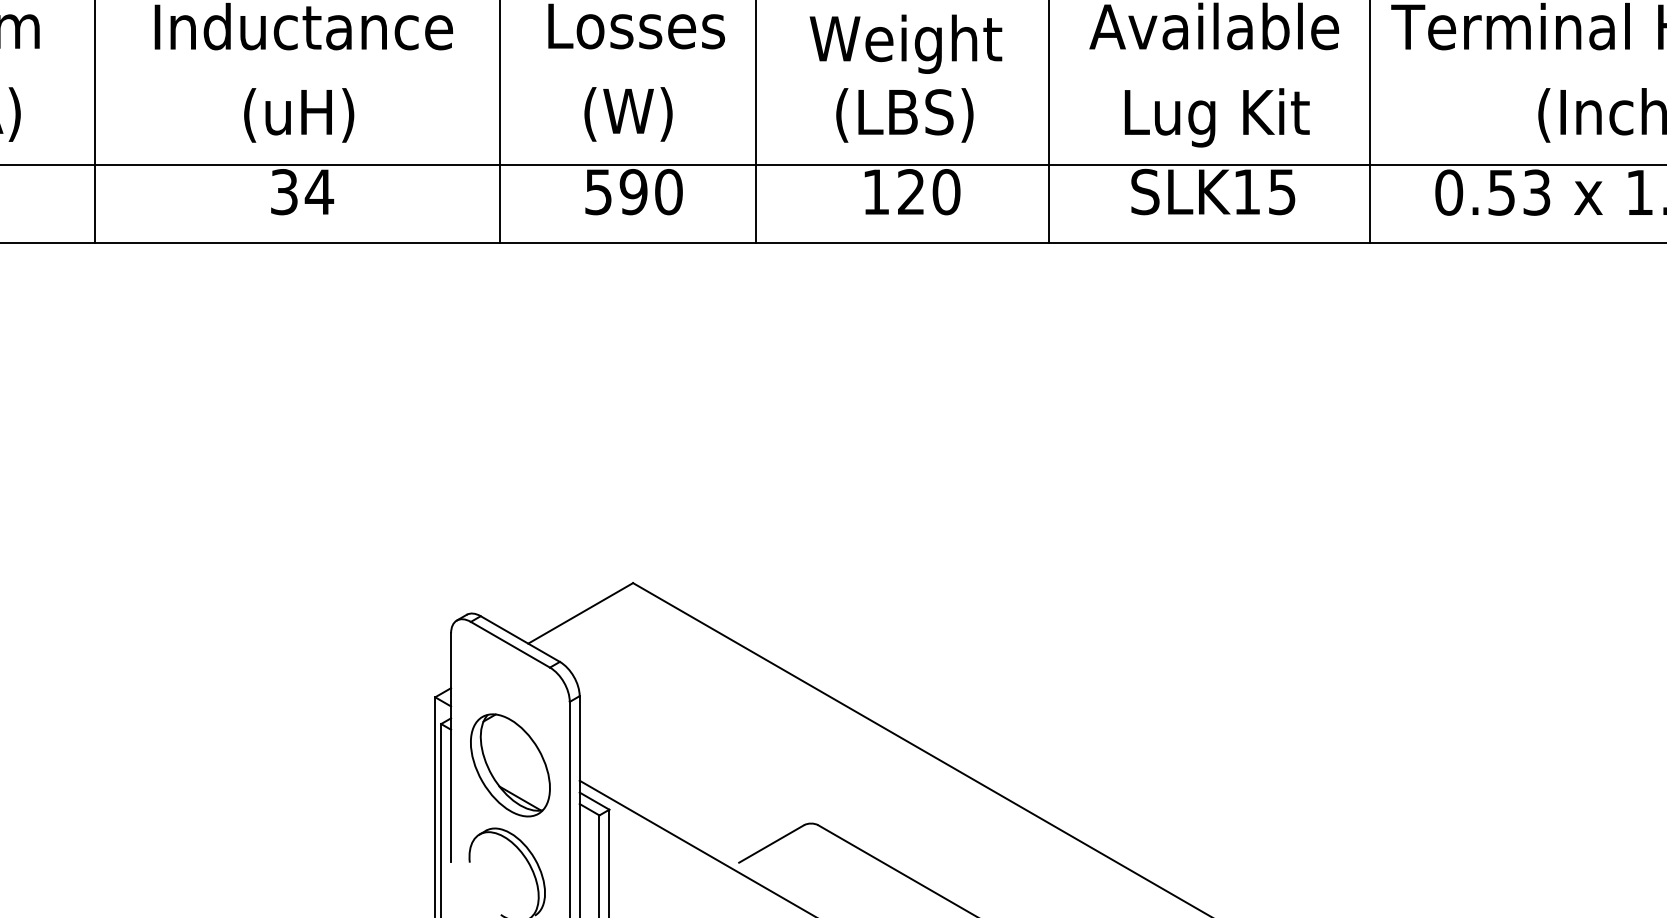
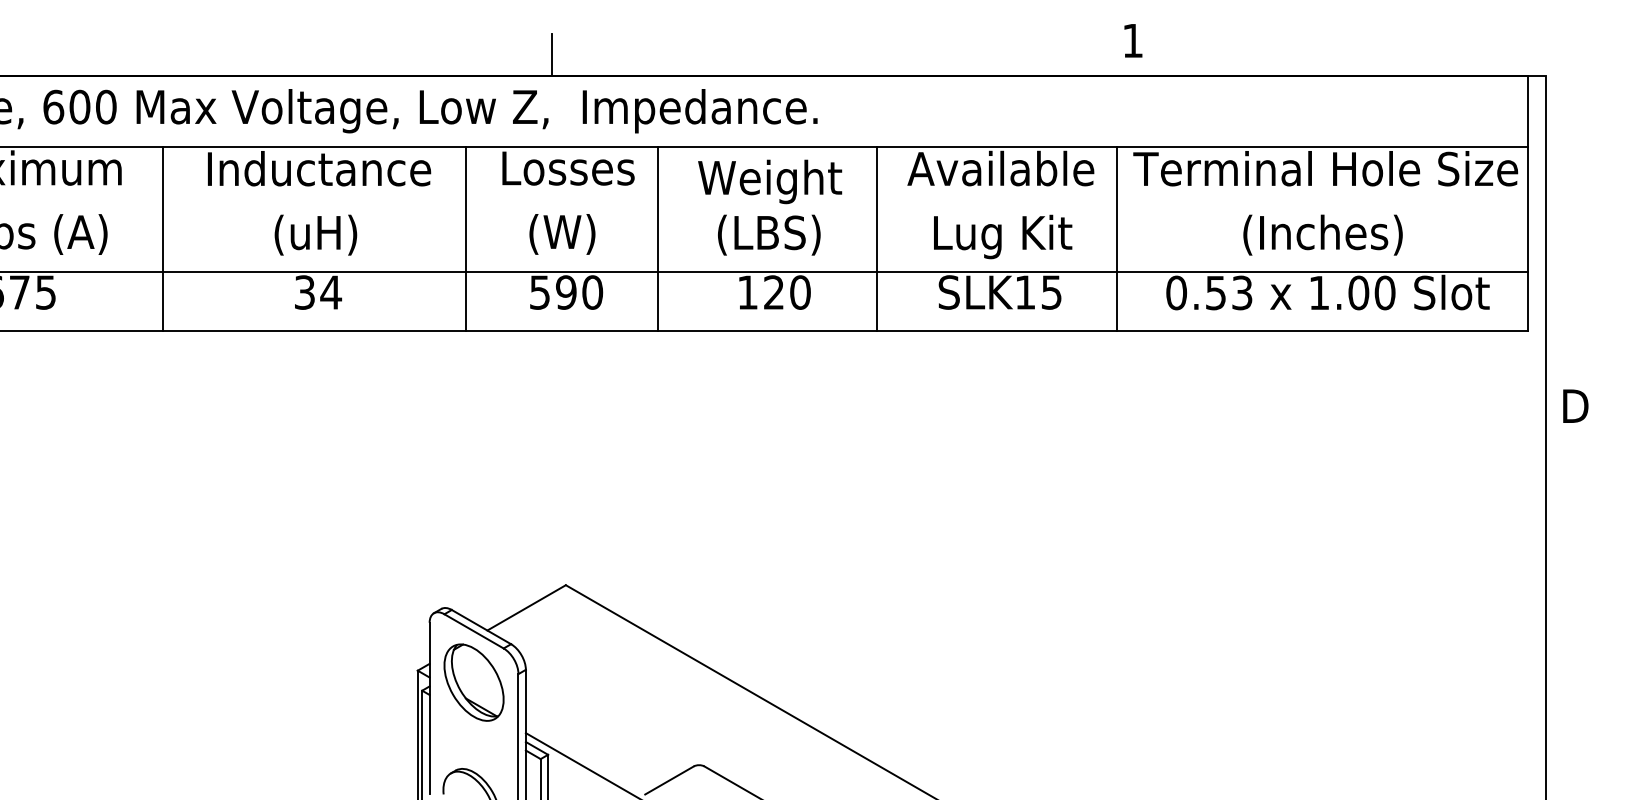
part: (509, 765) -> (473, 682), moved

